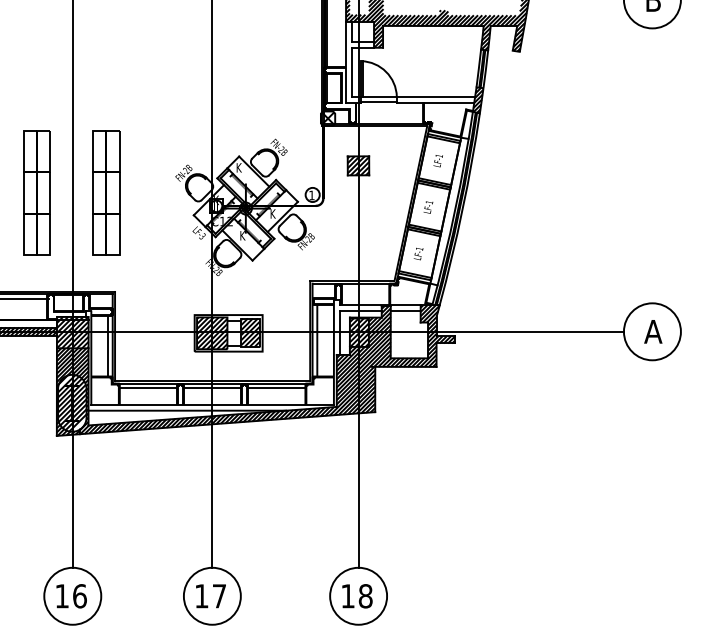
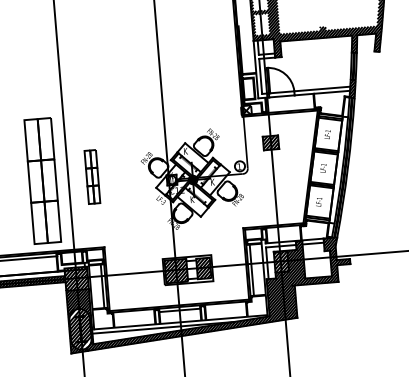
part: (36, 192) -> (42, 180), size x1.4
part: (106, 192) -> (92, 176), size x0.6
line: (147, 388) -> (133, 314), removed
line: (276, 388) -> (225, 306), removed

